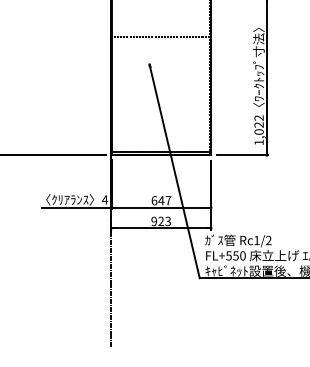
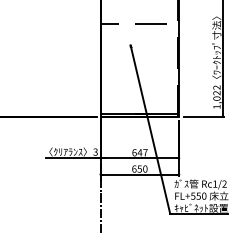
text: (104, 199) -> (95, 151), 4 -> 3
text: (160, 221) -> (139, 169), 923 -> 650

